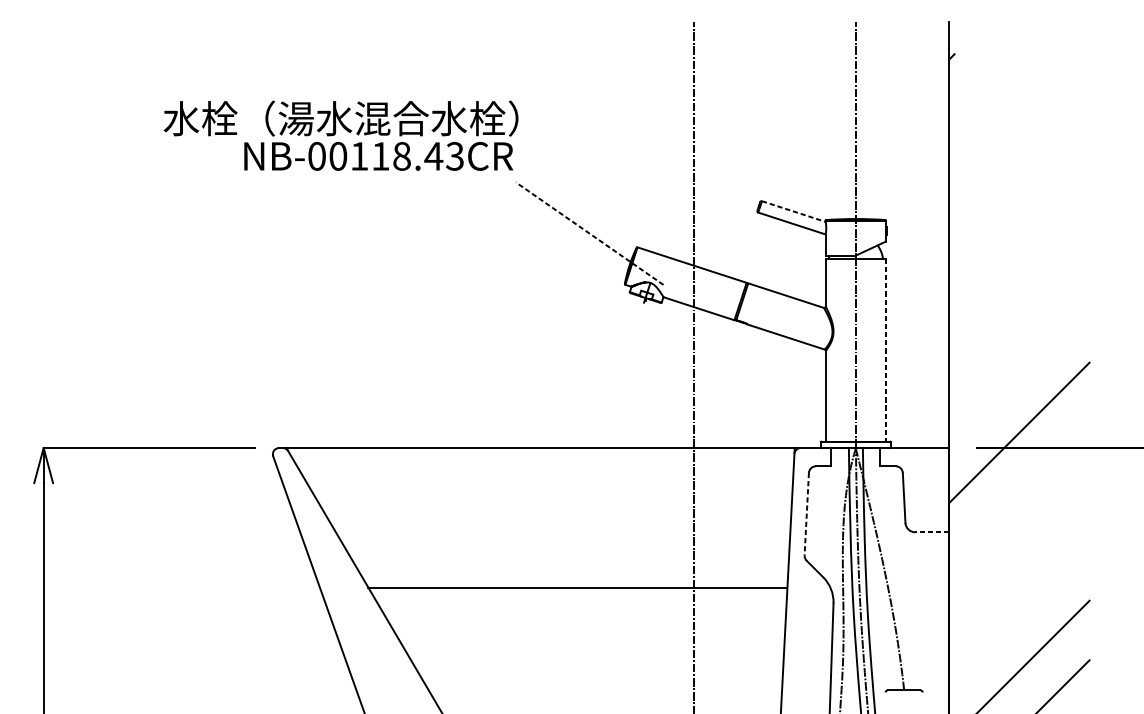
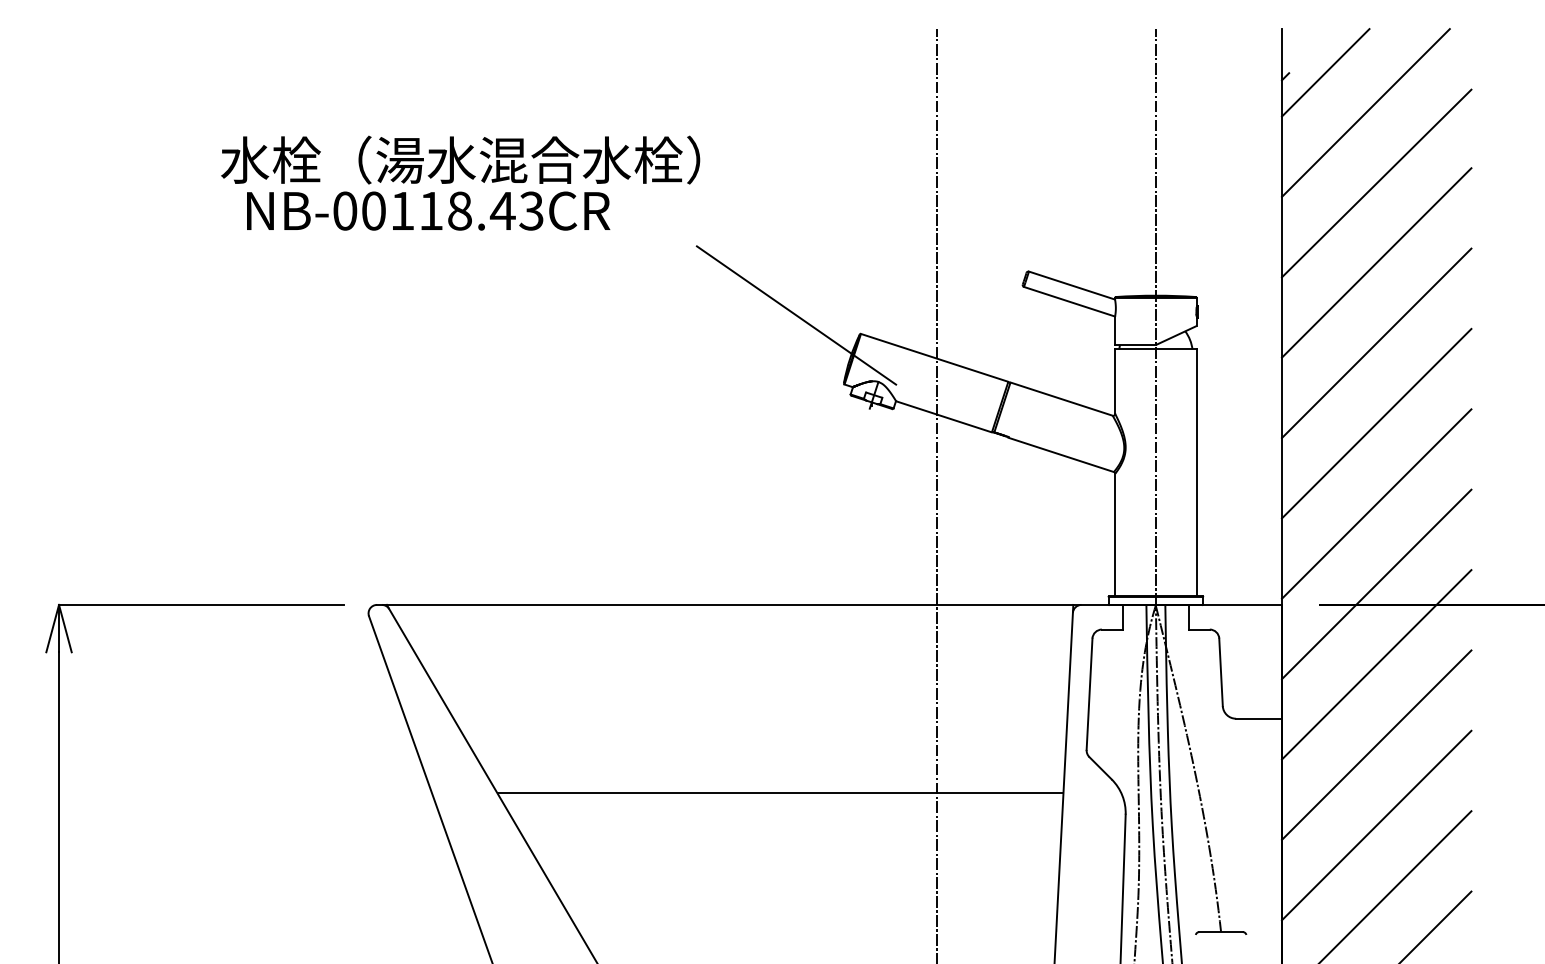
line: (981, 53) -> (1325, 72), added
line: (1011, 83) -> (1365, 112), added
line: (1019, 135) -> (1376, 183), added
text: (378, 155) -> (428, 210), moved
line: (1019, 194) -> (1376, 262), added
line: (794, 211) -> (1072, 285), dashed -> solid
line: (589, 233) -> (796, 315), dashed -> solid
line: (1019, 254) -> (1376, 343), added
line: (1019, 313) -> (1376, 423), added
line: (885, 350) -> (1196, 473), dashed -> solid
line: (1019, 372) -> (1376, 503), added
line: (1019, 492) -> (1376, 664), added
line: (806, 514) -> (1089, 694), dashed -> solid
line: (932, 532) -> (1259, 718), dashed -> solid
line: (1019, 551) -> (1376, 744), added
line: (1019, 611) -> (1376, 825), added

